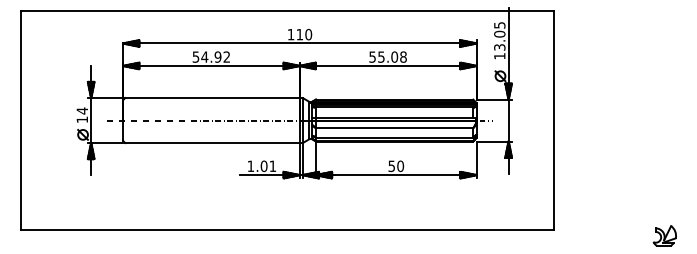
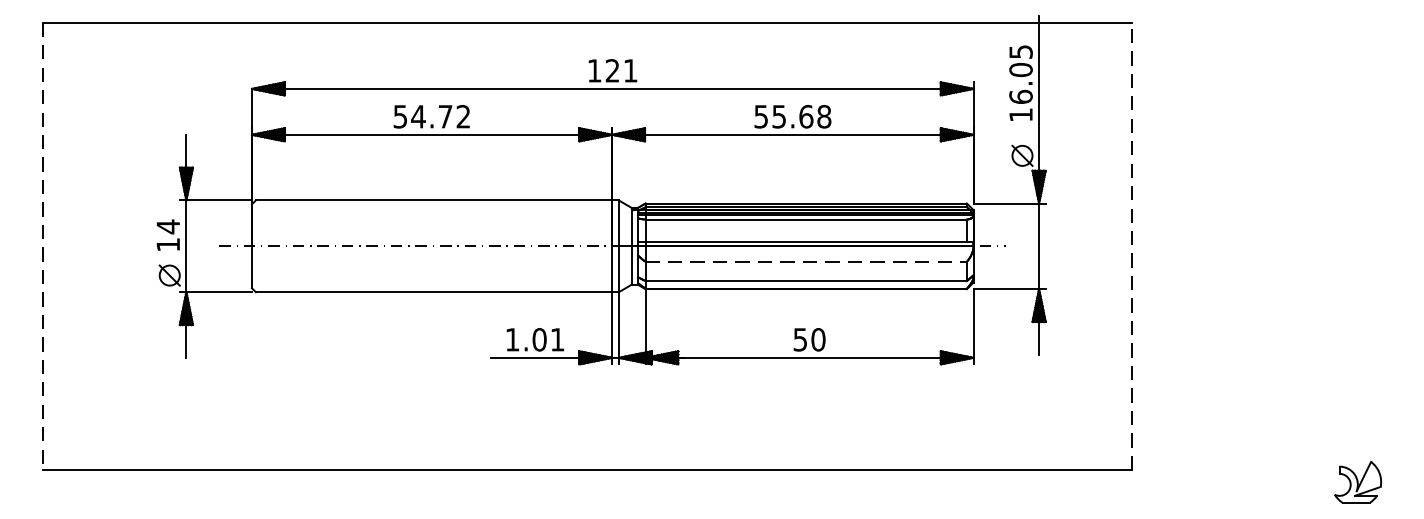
text: (304, 34) -> (622, 70), 110 -> 121
text: (499, 47) -> (1020, 97), 13.05 -> 16.05
text: (217, 56) -> (444, 115), 54.92 -> 54.72
text: (394, 56) -> (805, 115), 55.08 -> 55.68
line: (554, 120) -> (1132, 246), solid -> dashed
line: (20, 121) -> (41, 248), solid -> dashed
line: (394, 128) -> (805, 262), solid -> dashed

